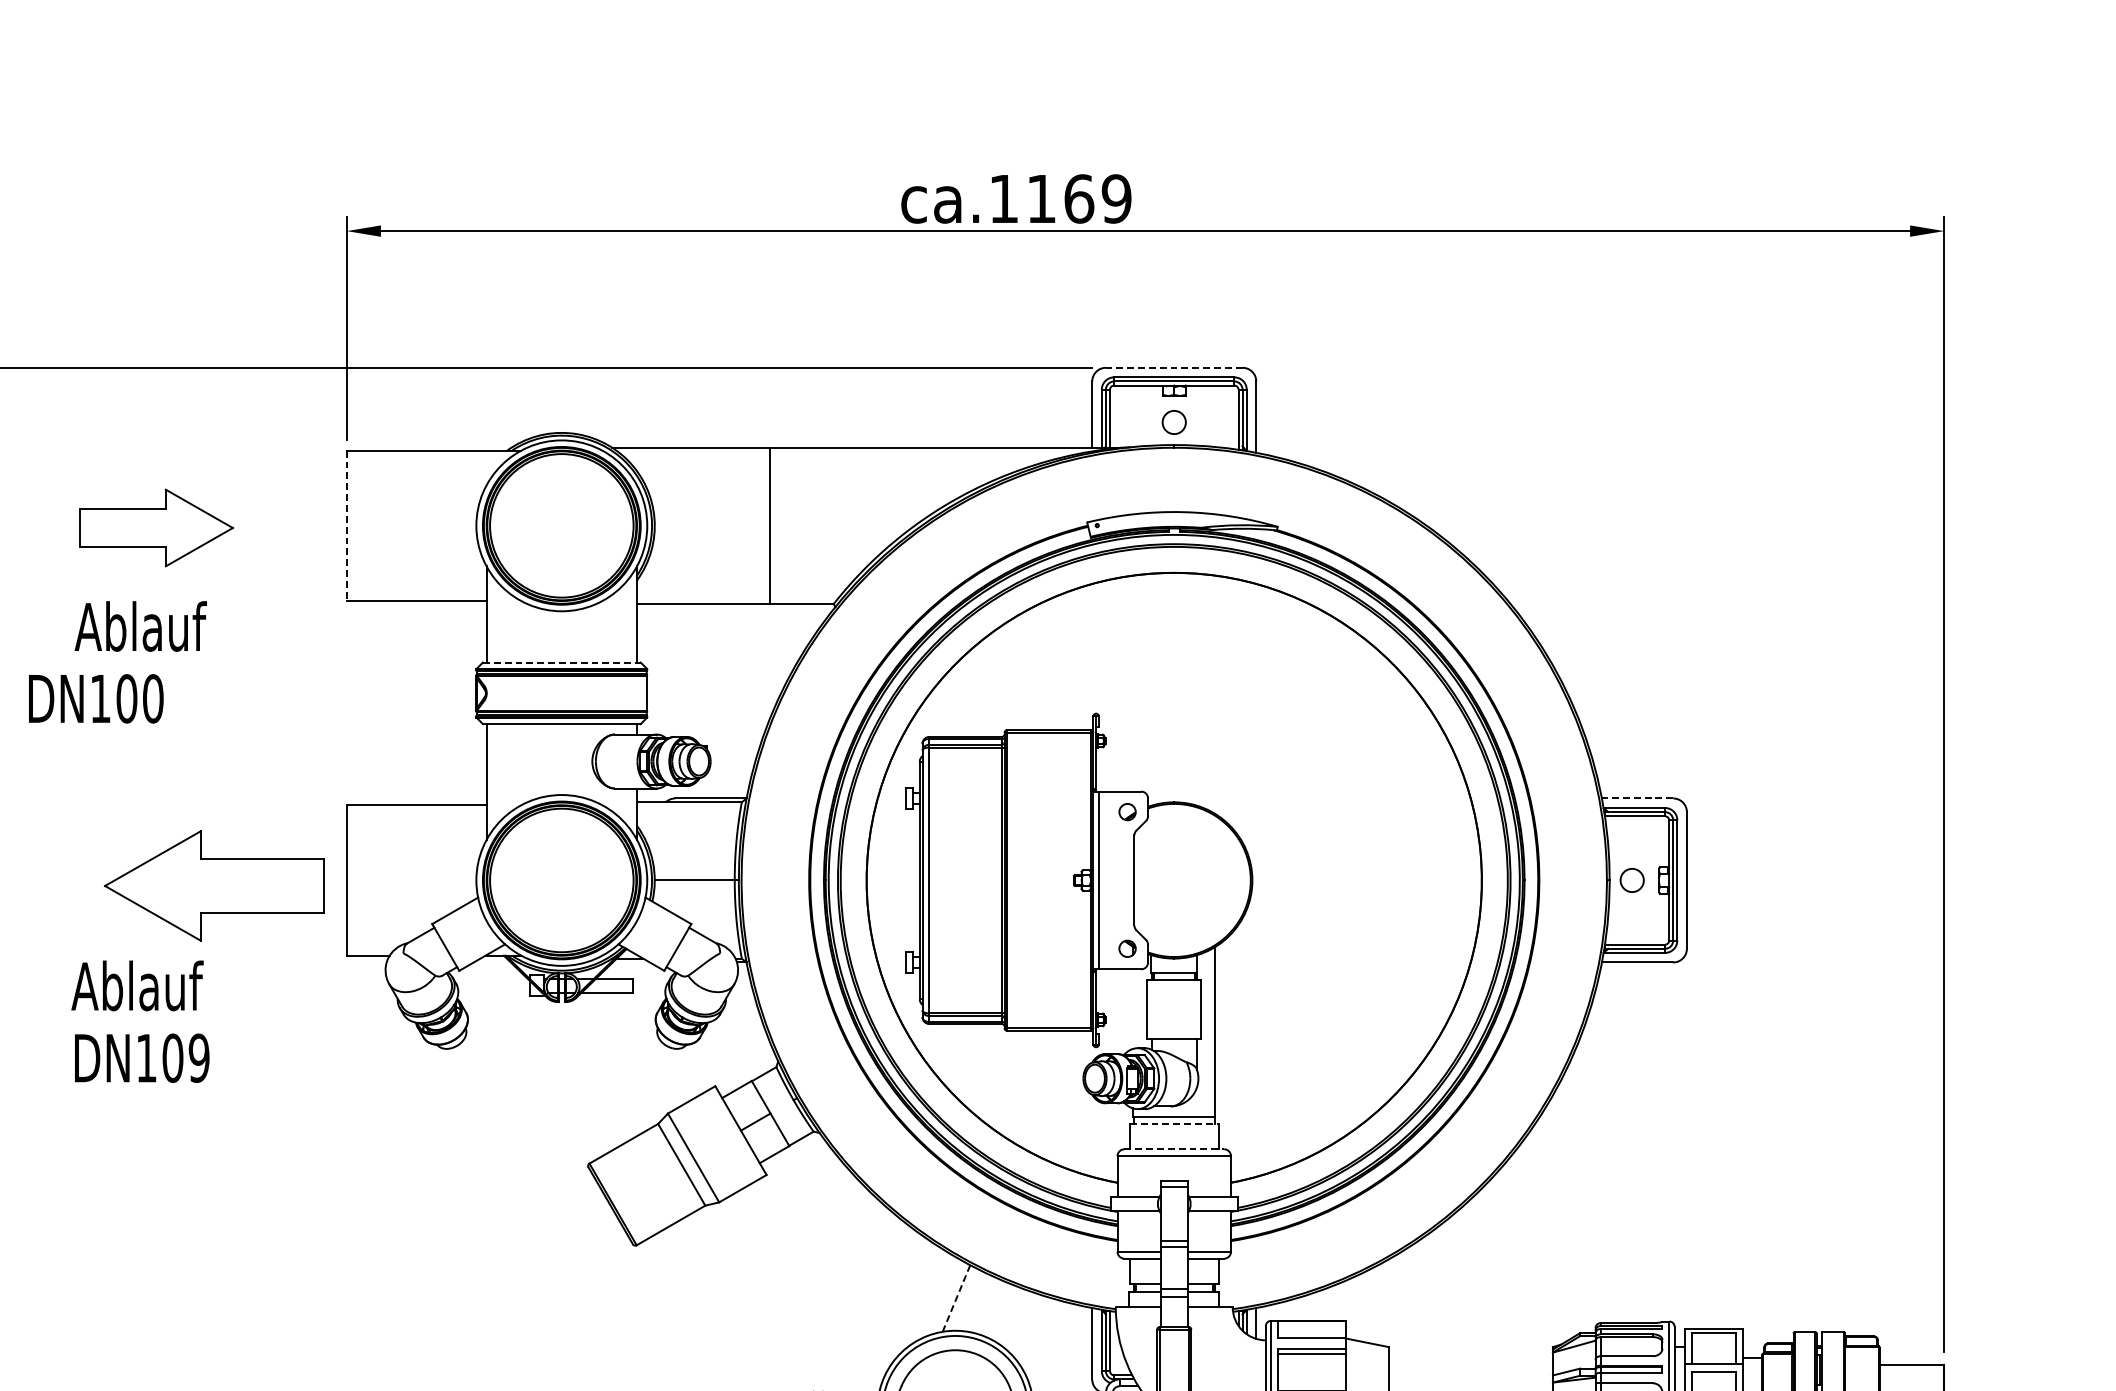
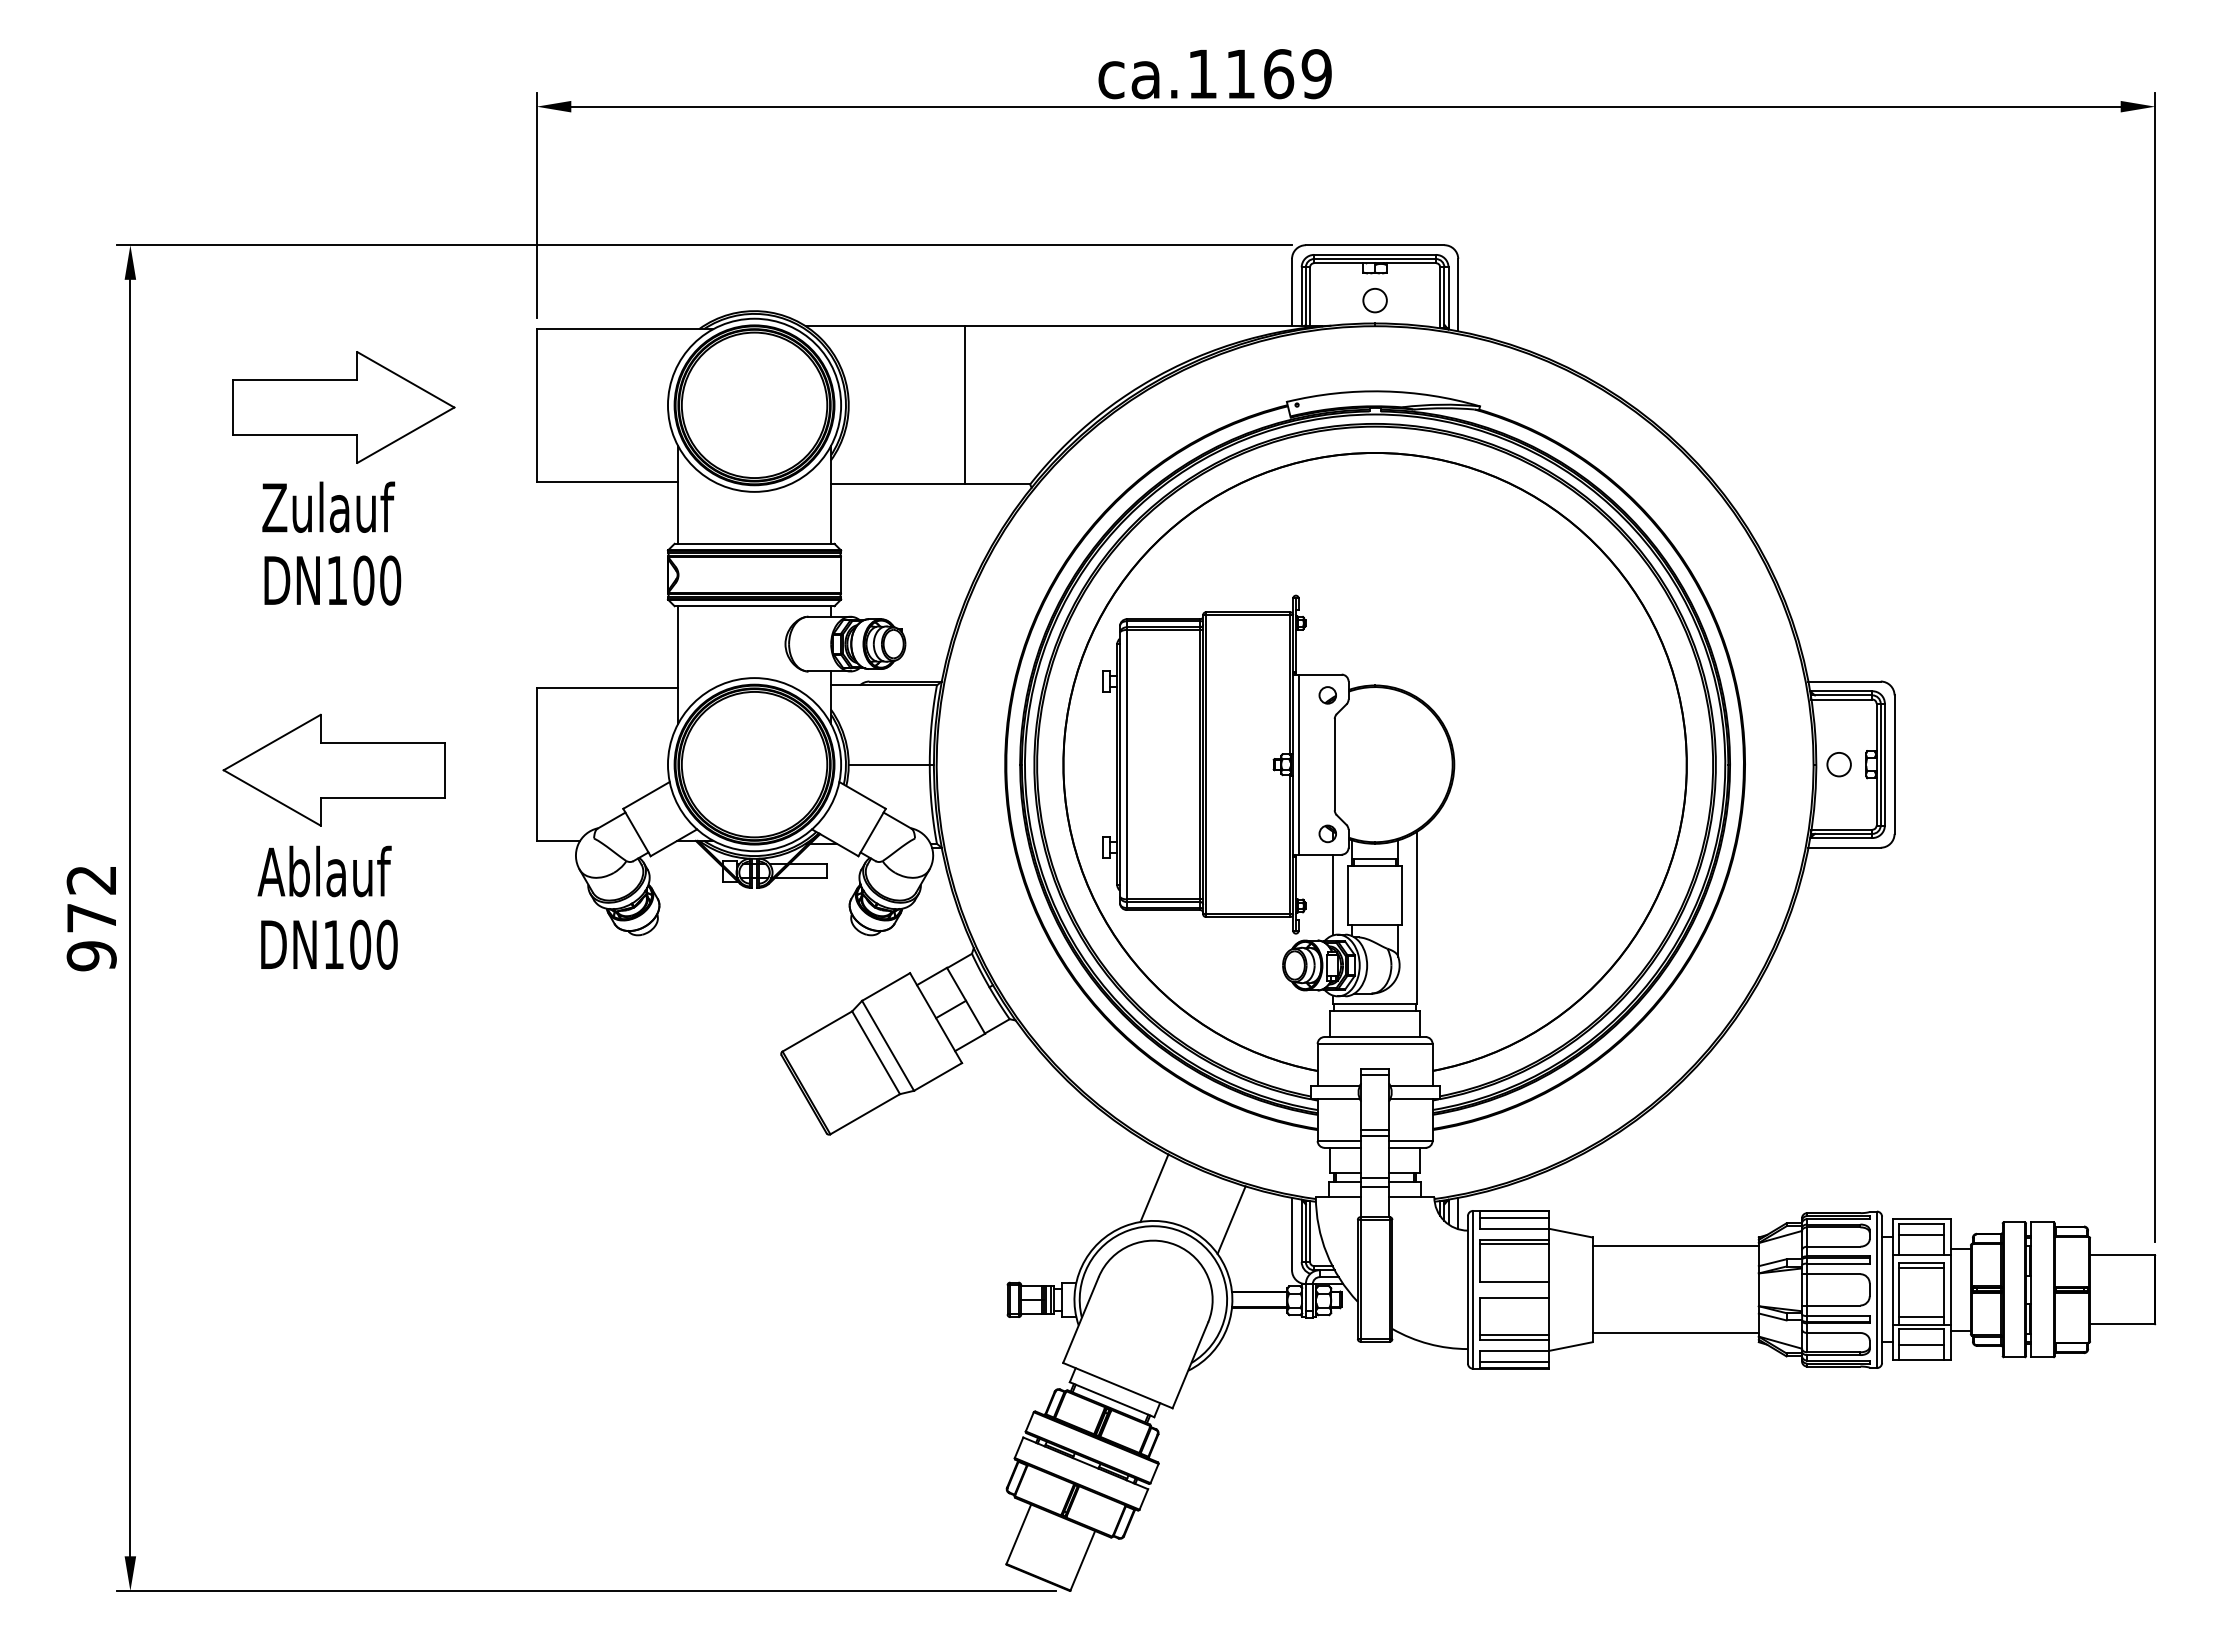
line: (1173, 368) -> (1374, 245), dashed -> solid
line: (346, 526) -> (536, 405), dashed -> solid
part: (156, 527) -> (343, 407), size x1.43
text: (100, 625) -> (287, 506), Ablauf -> Zulauf
line: (561, 662) -> (754, 543), dashed -> solid
text: (95, 698) -> (332, 580), moved
line: (1637, 798) -> (1844, 681), dashed -> solid
part: (213, 885) -> (333, 769), moved
line: (1133, 1008) -> (1333, 894), added
text: (198, 1057) -> (386, 944), DN109 -> DN100
line: (1174, 1124) -> (1375, 1011), dashed -> solid
line: (1174, 1149) -> (1375, 1037), dashed -> solid
line: (956, 1298) -> (1154, 1188), dashed -> solid
line: (1311, 1327) -> (1514, 1217), added
line: (1032, 1329) -> (1231, 1219), added
line: (1713, 1345) -> (1921, 1235), added
line: (1470, 1356) -> (1675, 1246), added
line: (1713, 1376) -> (1921, 1267), added

